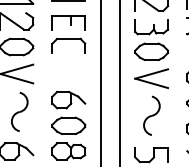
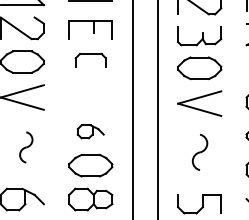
part: (68, 45) -> (90, 60), size x0.7
part: (68, 99) -> (90, 131), size x0.6
part: (19, 111) -> (25, 146), size x0.6
part: (151, 115) -> (199, 152), size x0.7

